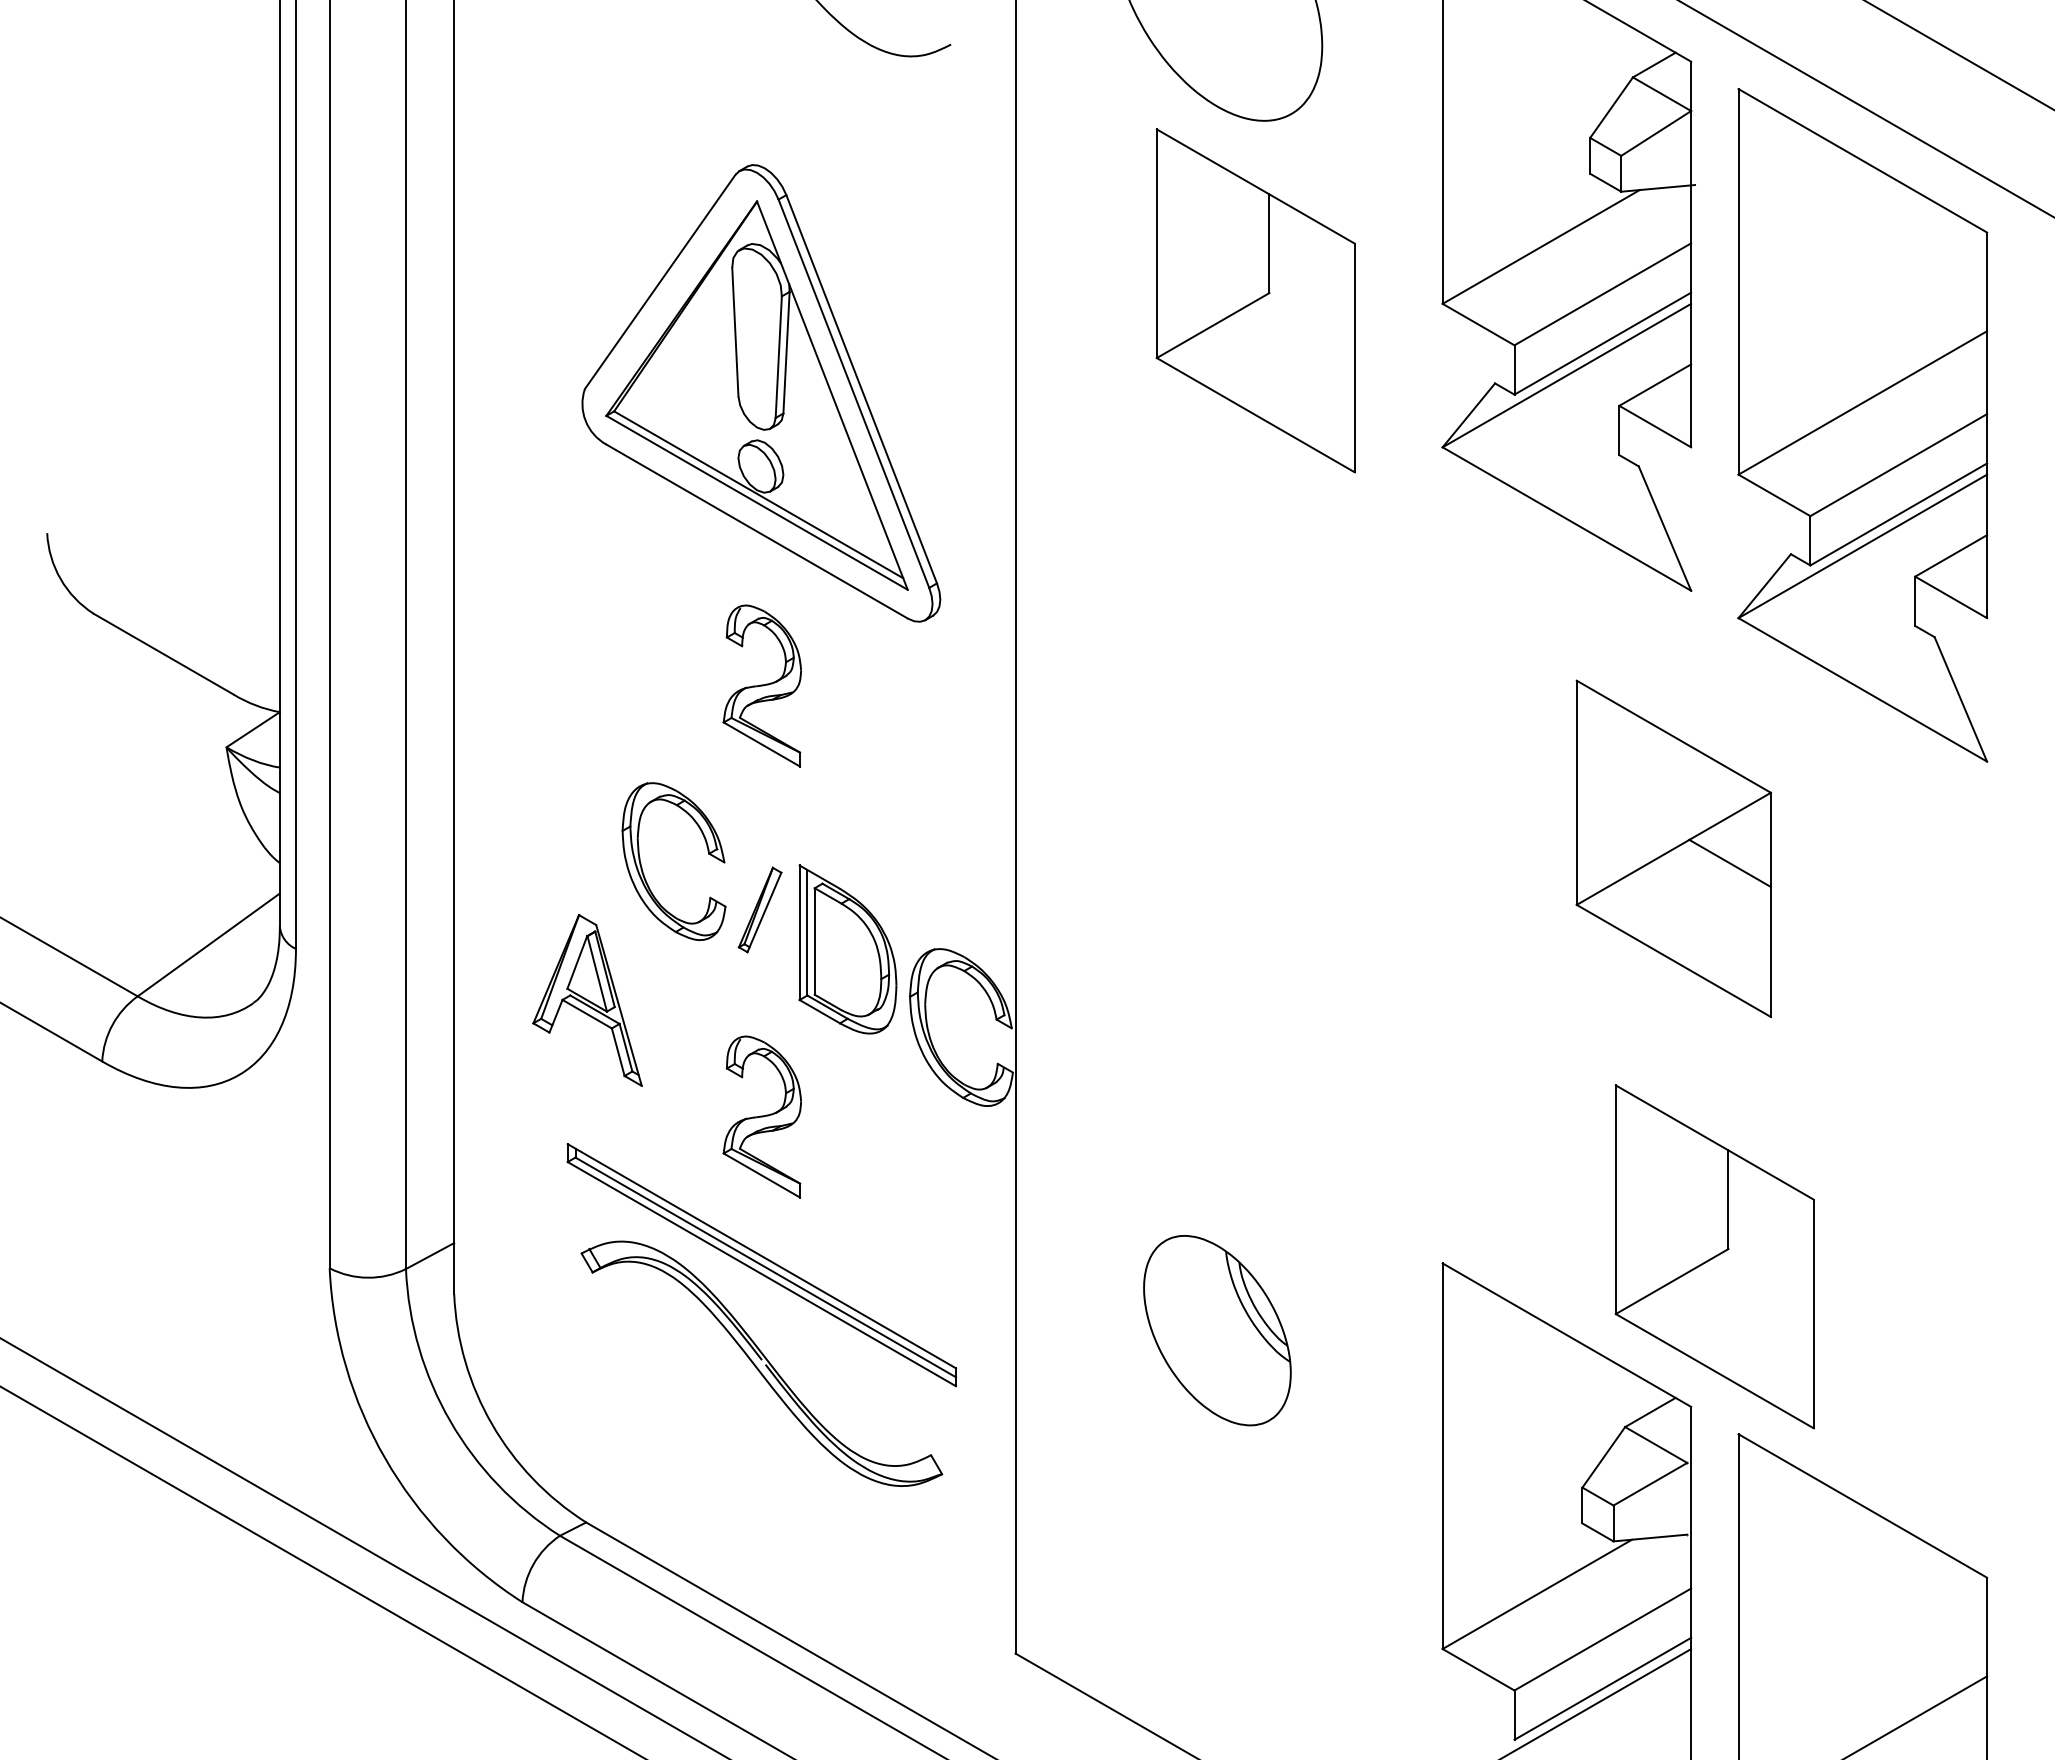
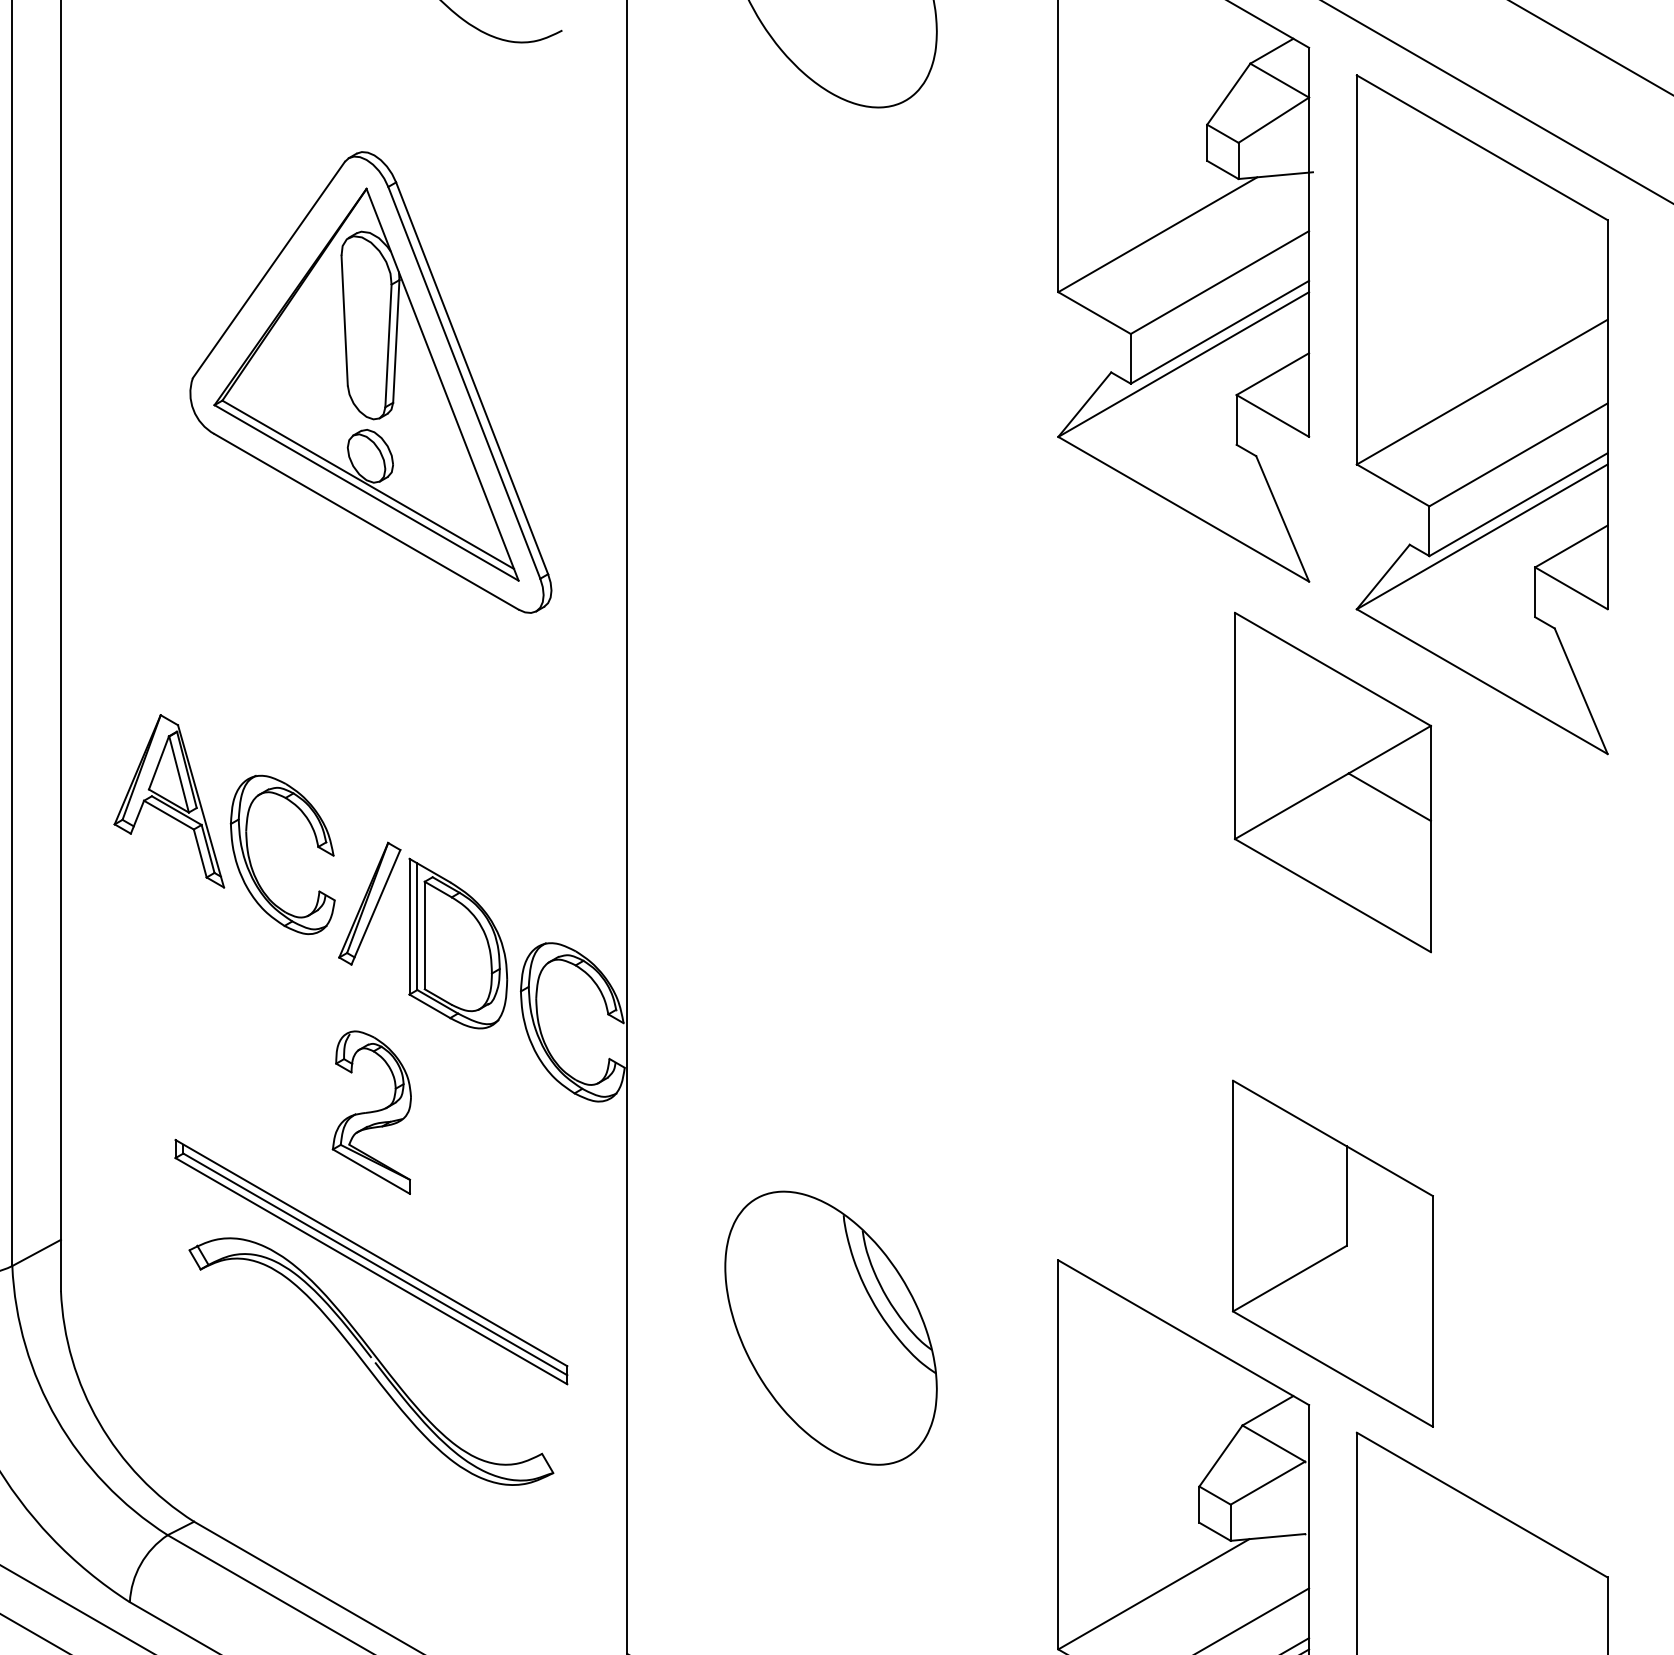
part: (1255, 300) -> (869, 288), removed
part: (761, 685) -> (371, 677), removed
part: (1673, 848) -> (1332, 782), moved
part: (759, 909) -> (369, 903), size x1.43
part: (587, 1000) -> (169, 801), moved
part: (1217, 1330) -> (831, 1328), size x1.43

